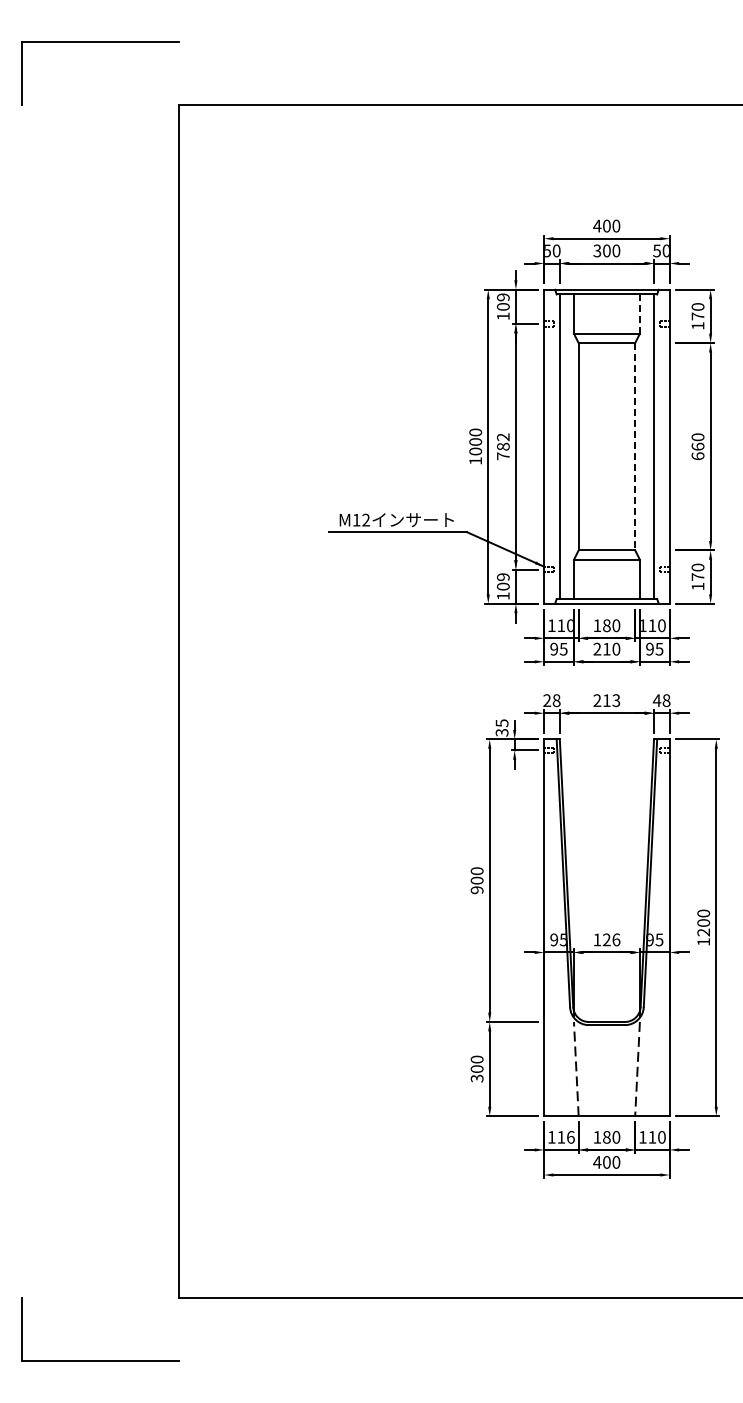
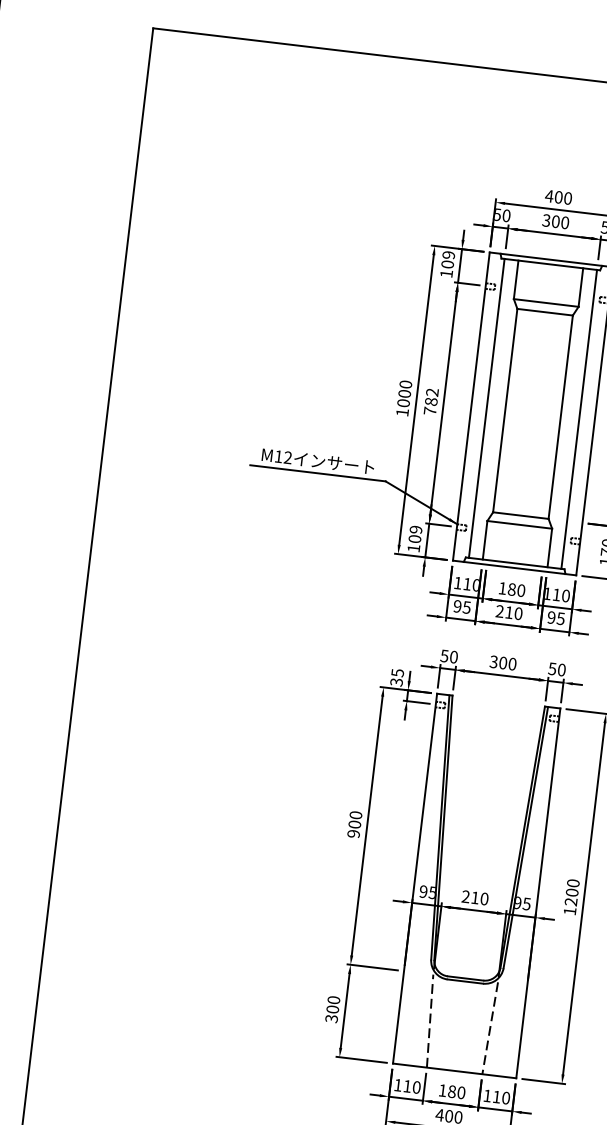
line: (639, 314) -> (580, 287), dashed -> solid
line: (635, 446) -> (561, 417), dashed -> solid
text: (551, 700) -> (448, 656), 28 -> 50
text: (606, 700) -> (502, 662), 213 -> 300
text: (661, 700) -> (556, 669), 48 -> 50
text: (606, 939) -> (474, 897), 126 -> 210
text: (570, 1137) -> (416, 1087), 116 -> 110

